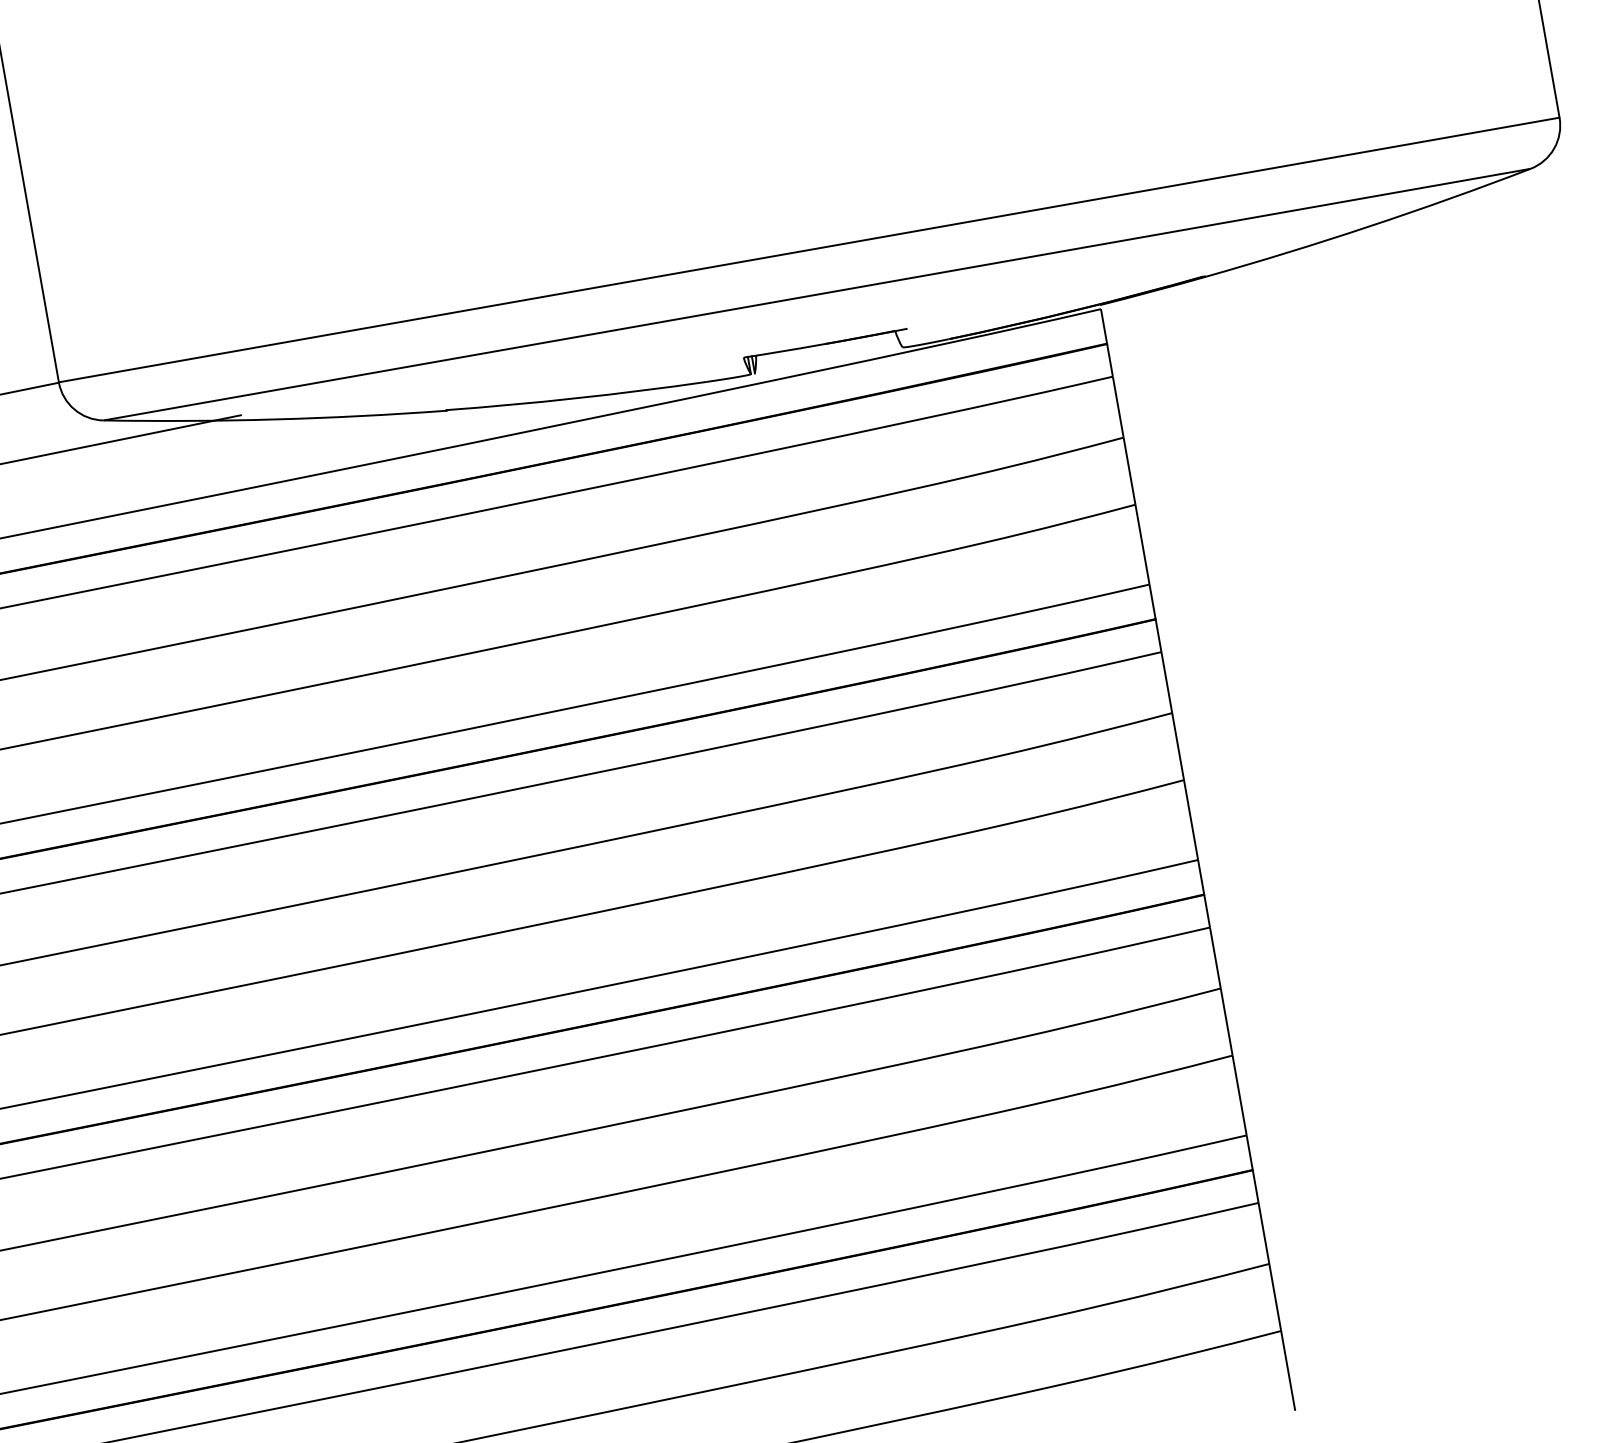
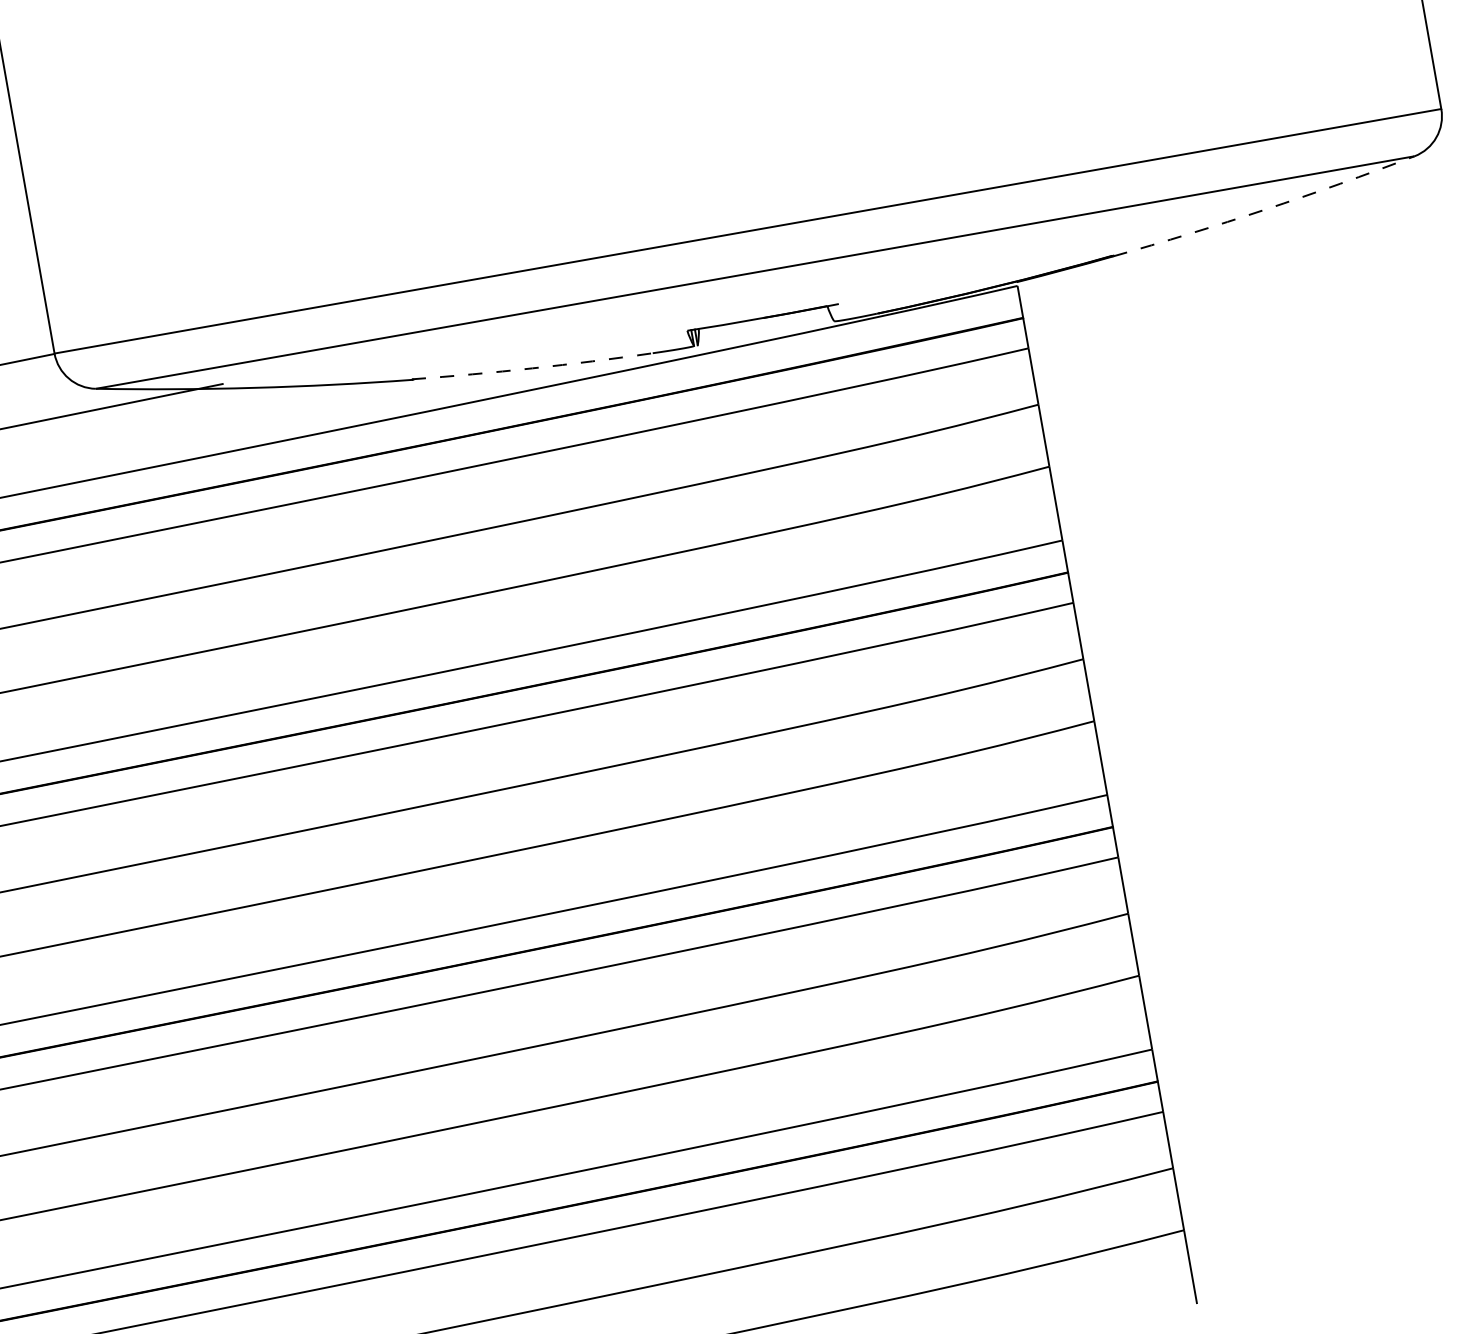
arc: (1368, 226) -> (1264, 209), solid -> dashed
arc: (576, 398) -> (532, 368), solid -> dashed

